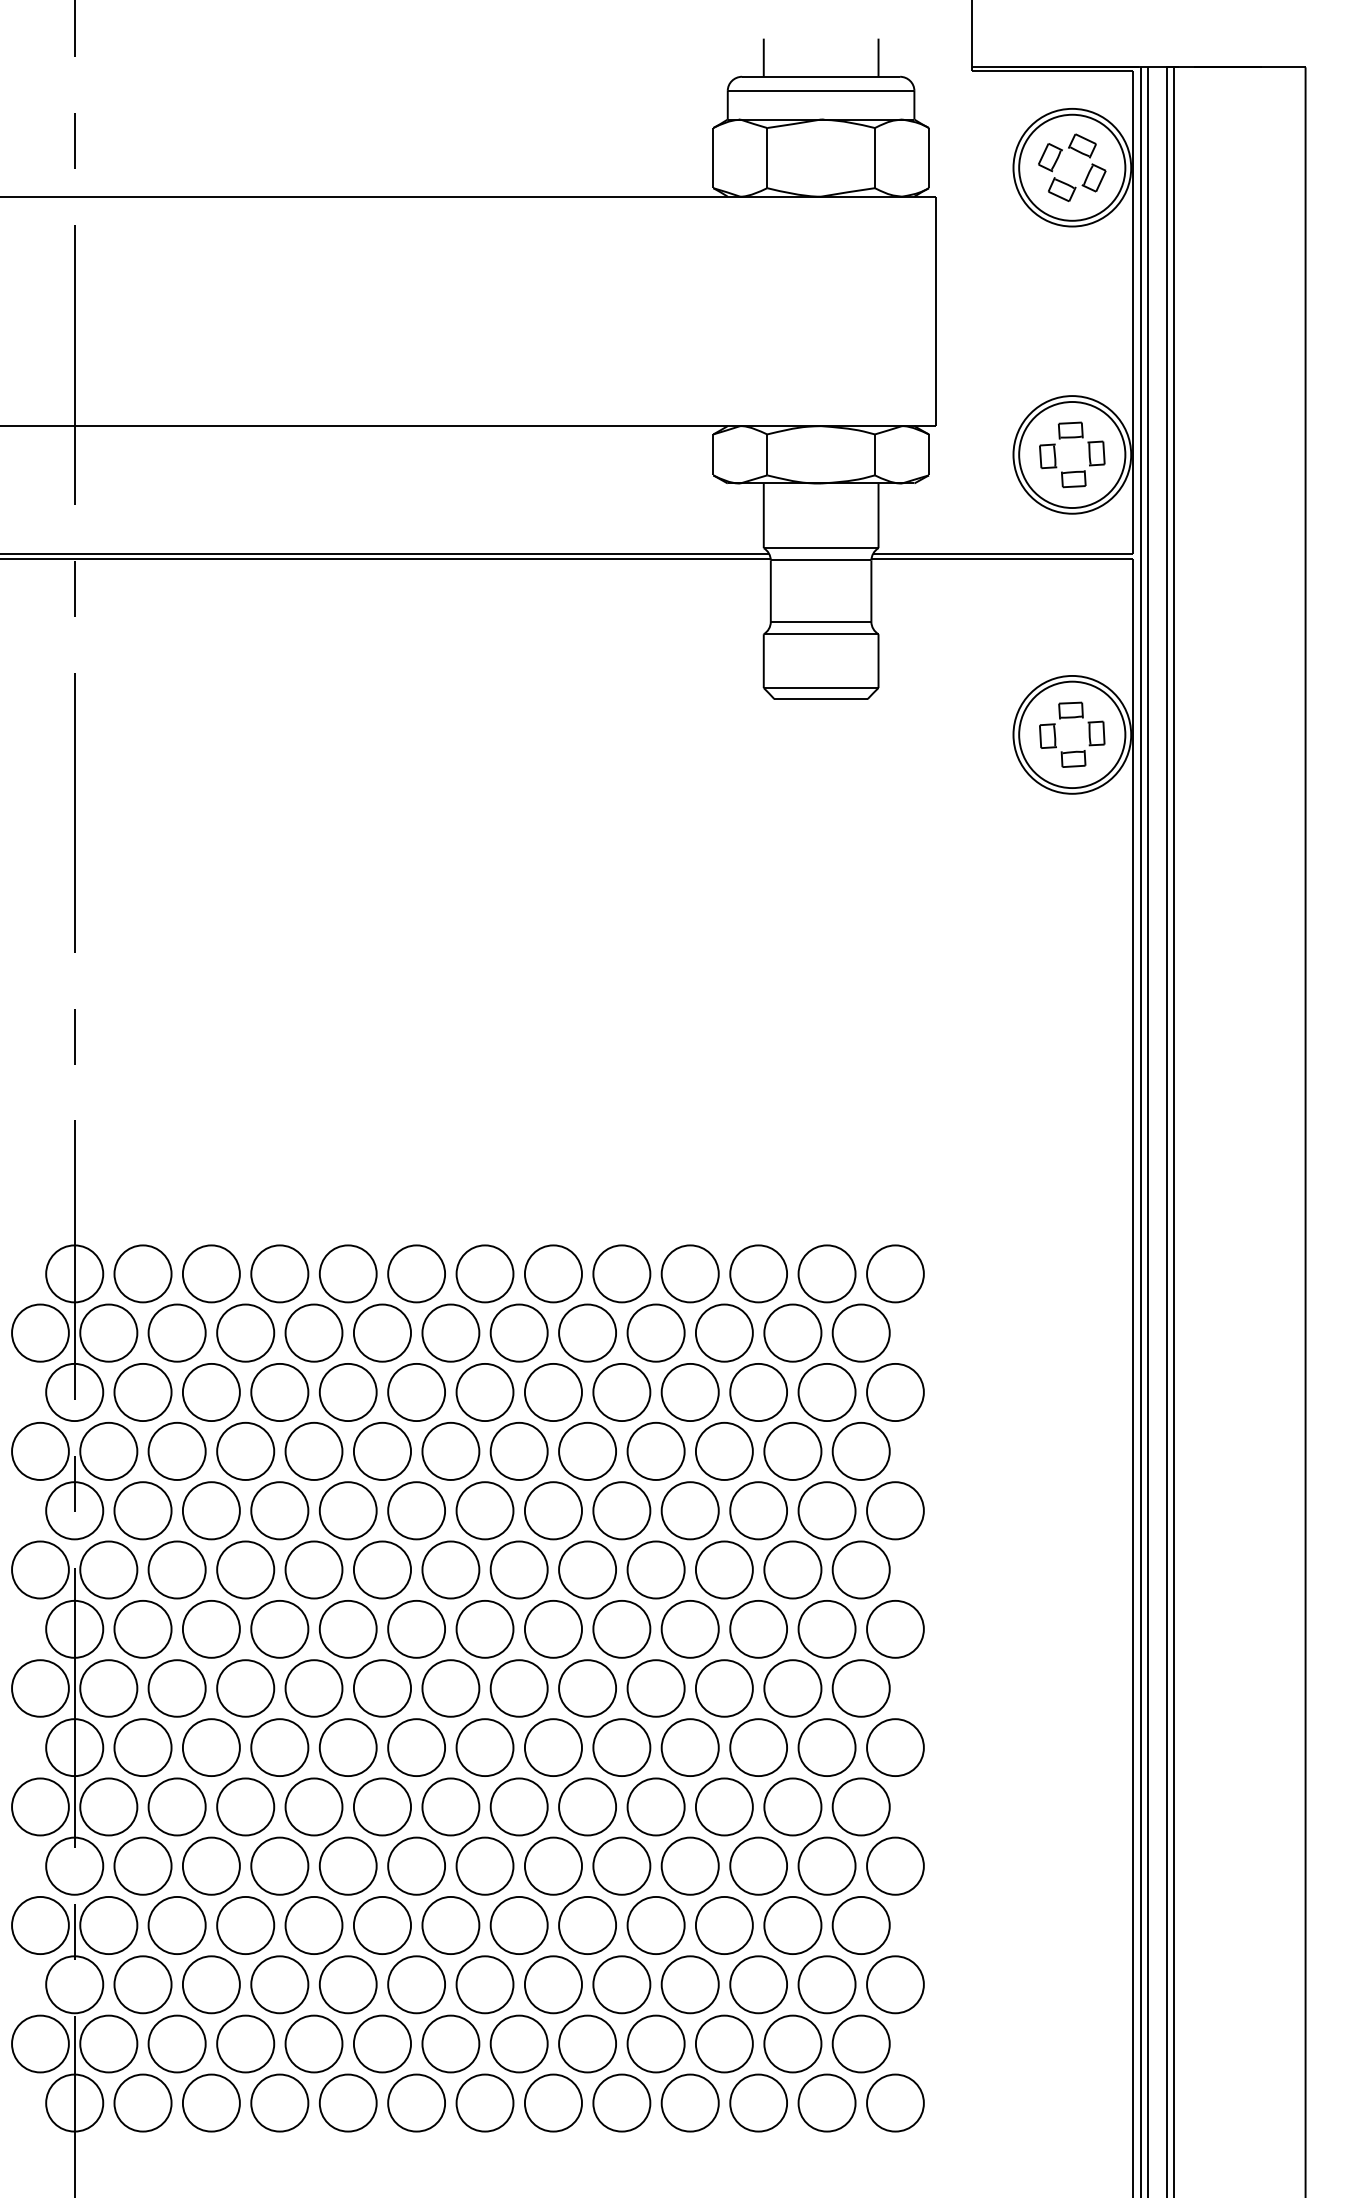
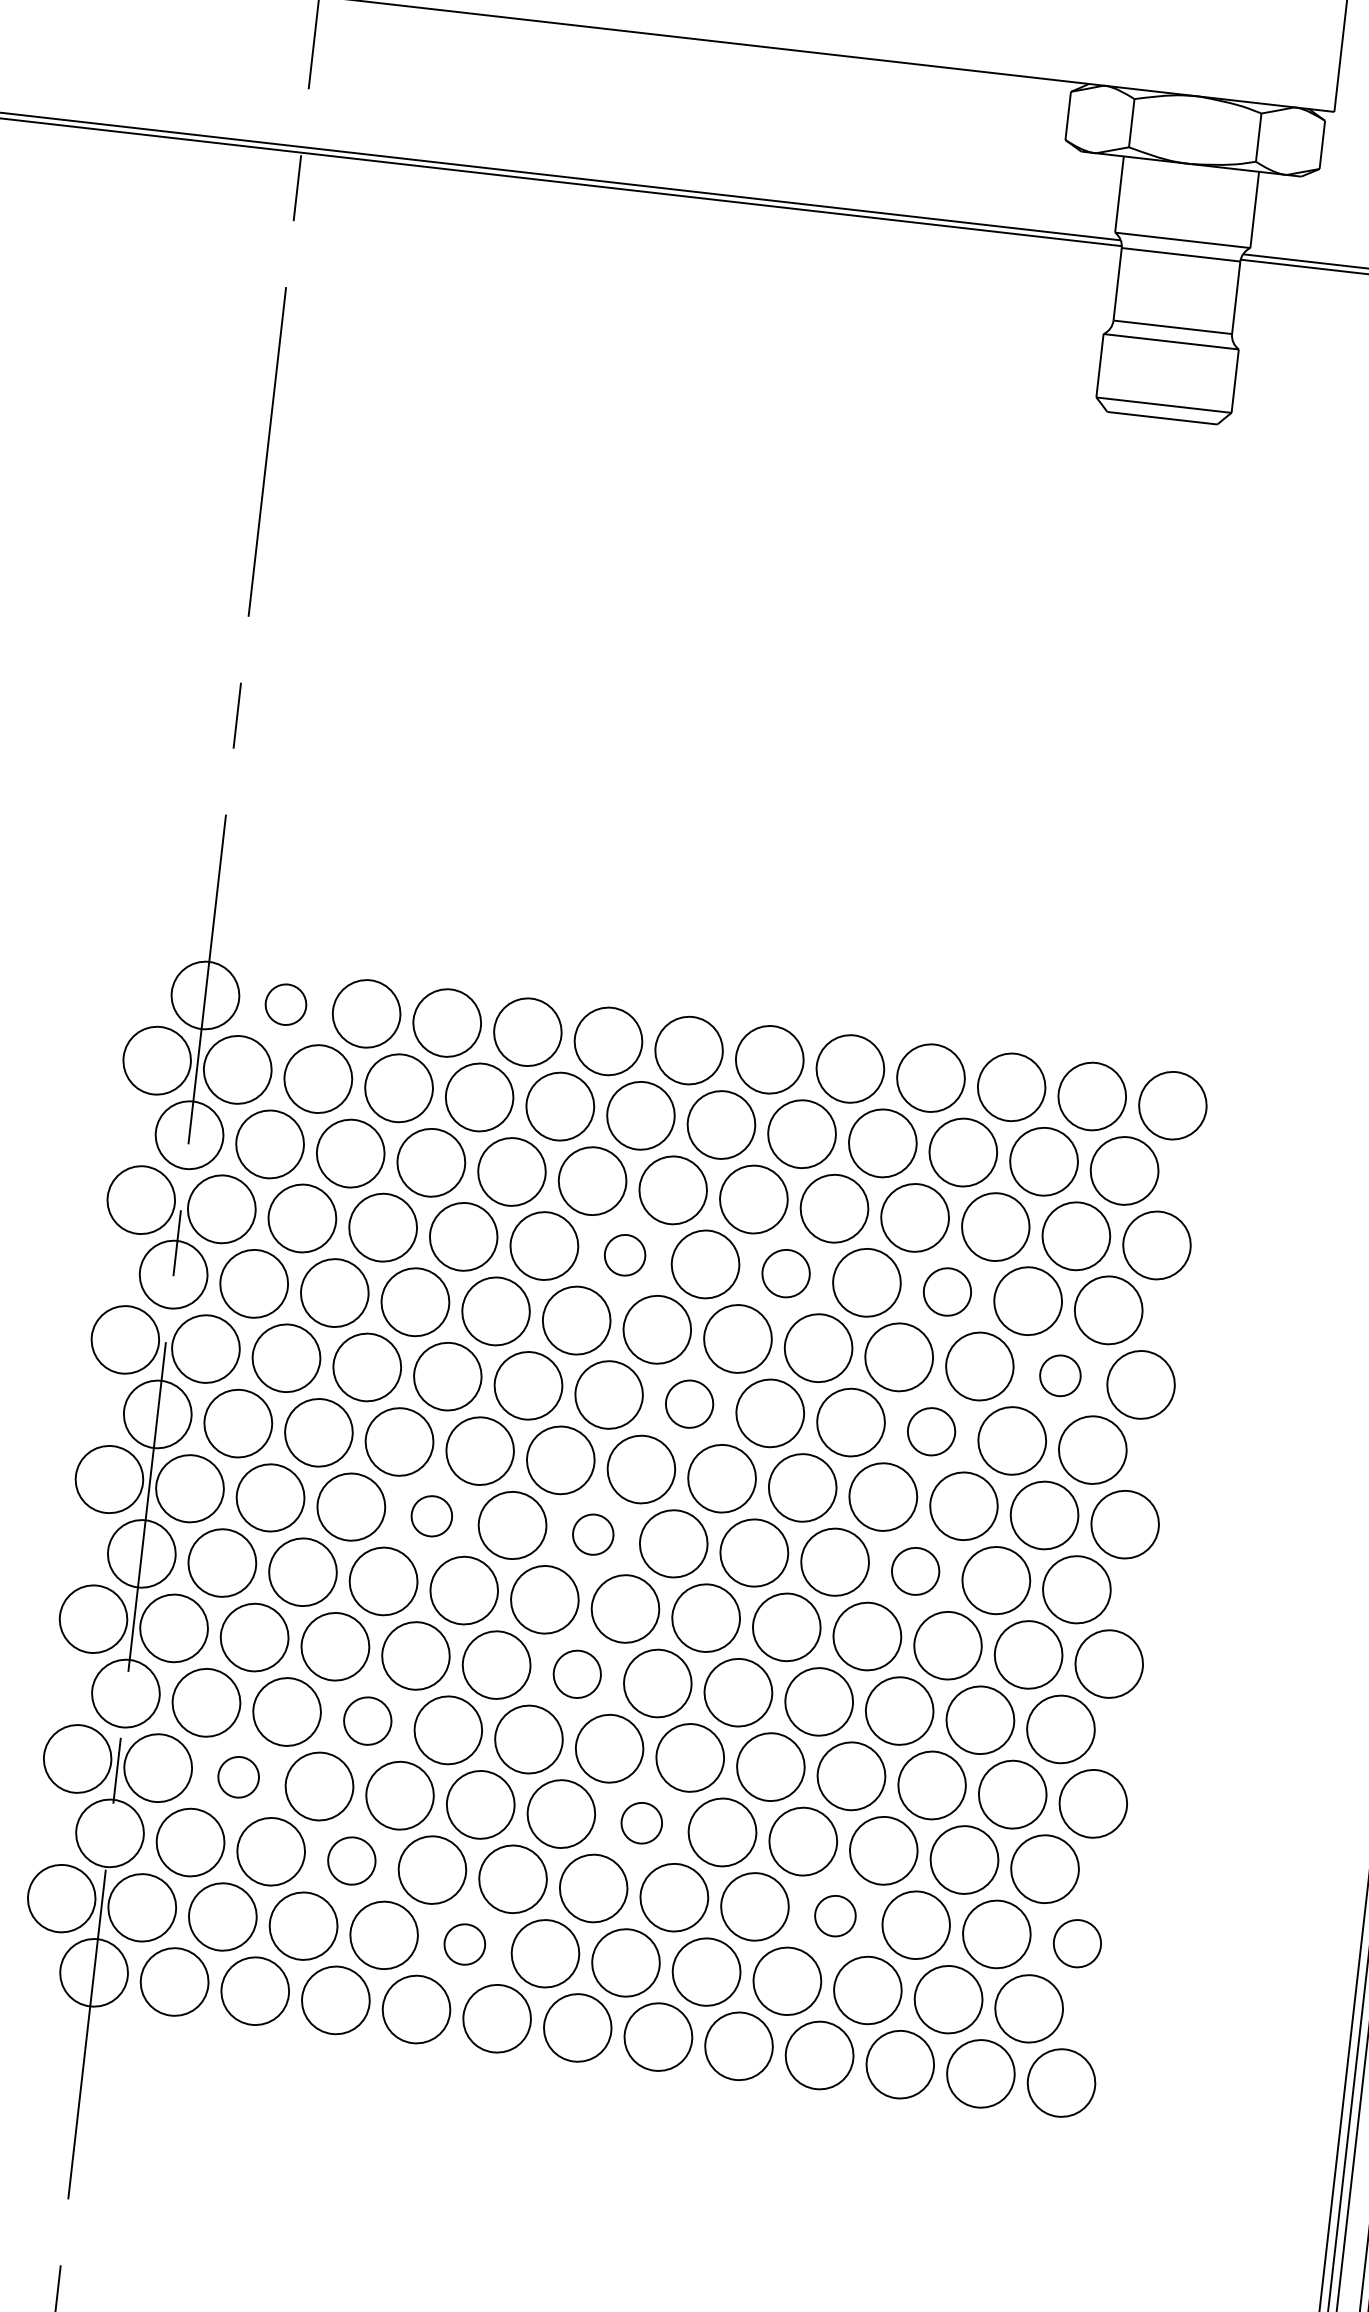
part: (142, 1273) -> (285, 1004), size x0.6
part: (450, 1451) -> (624, 1255), size x0.6
part: (587, 1451) -> (786, 1273), size x0.7
part: (724, 1451) -> (947, 1292), size x0.7
part: (826, 1510) -> (1059, 1375), size x0.6
part: (518, 1569) -> (688, 1403), size x0.7
part: (724, 1569) -> (931, 1431), size x0.7
part: (313, 1688) -> (431, 1516), size x0.6
part: (450, 1688) -> (592, 1534), size x0.6
part: (724, 1688) -> (915, 1571), size x0.7
part: (450, 1806) -> (576, 1673), size x0.7
part: (279, 1865) -> (367, 1720), size x0.7
part: (176, 1925) -> (237, 1777), size x0.6
part: (518, 1925) -> (641, 1823), size x0.6
part: (279, 1984) -> (351, 1860), size x0.7
part: (689, 1984) -> (834, 1915), size x0.6
part: (895, 1984) -> (1077, 1943), size x0.7
part: (382, 2043) -> (464, 1943), size x0.6

